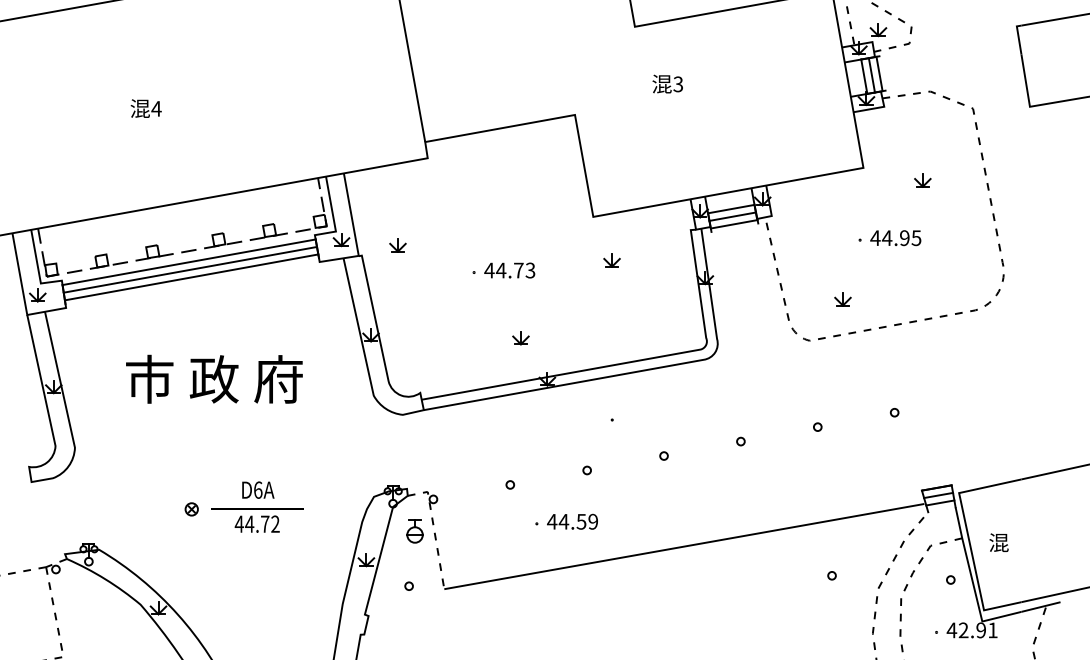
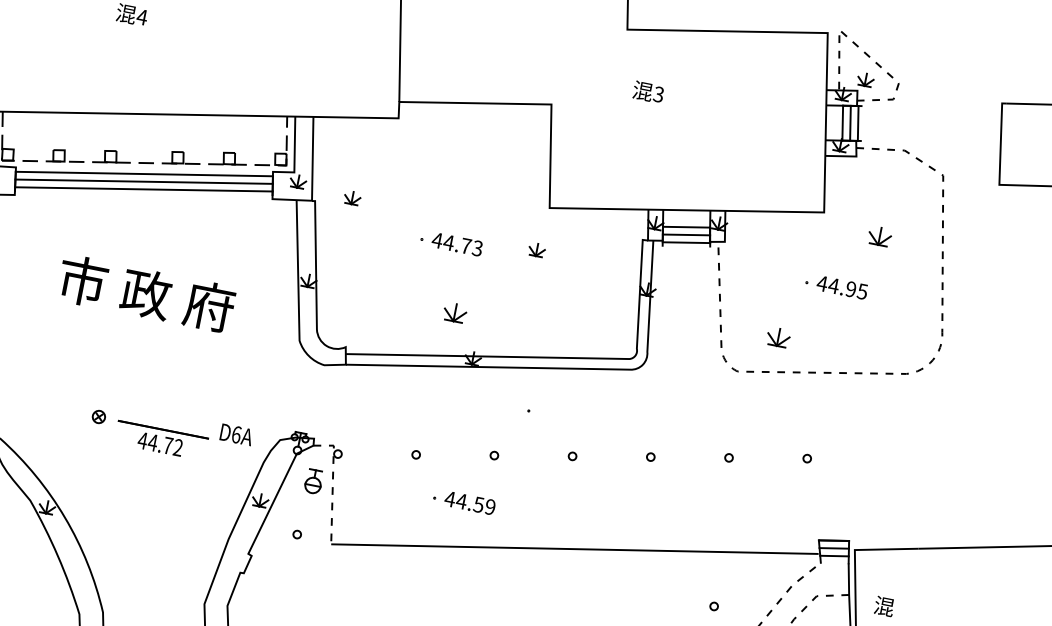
part: (922, 180) -> (879, 236), size x1.4
part: (611, 260) -> (536, 249), moved
part: (842, 299) -> (778, 337), size x1.4
part: (520, 338) -> (454, 313), size x1.4
text: (258, 489) -> (236, 434), moved

